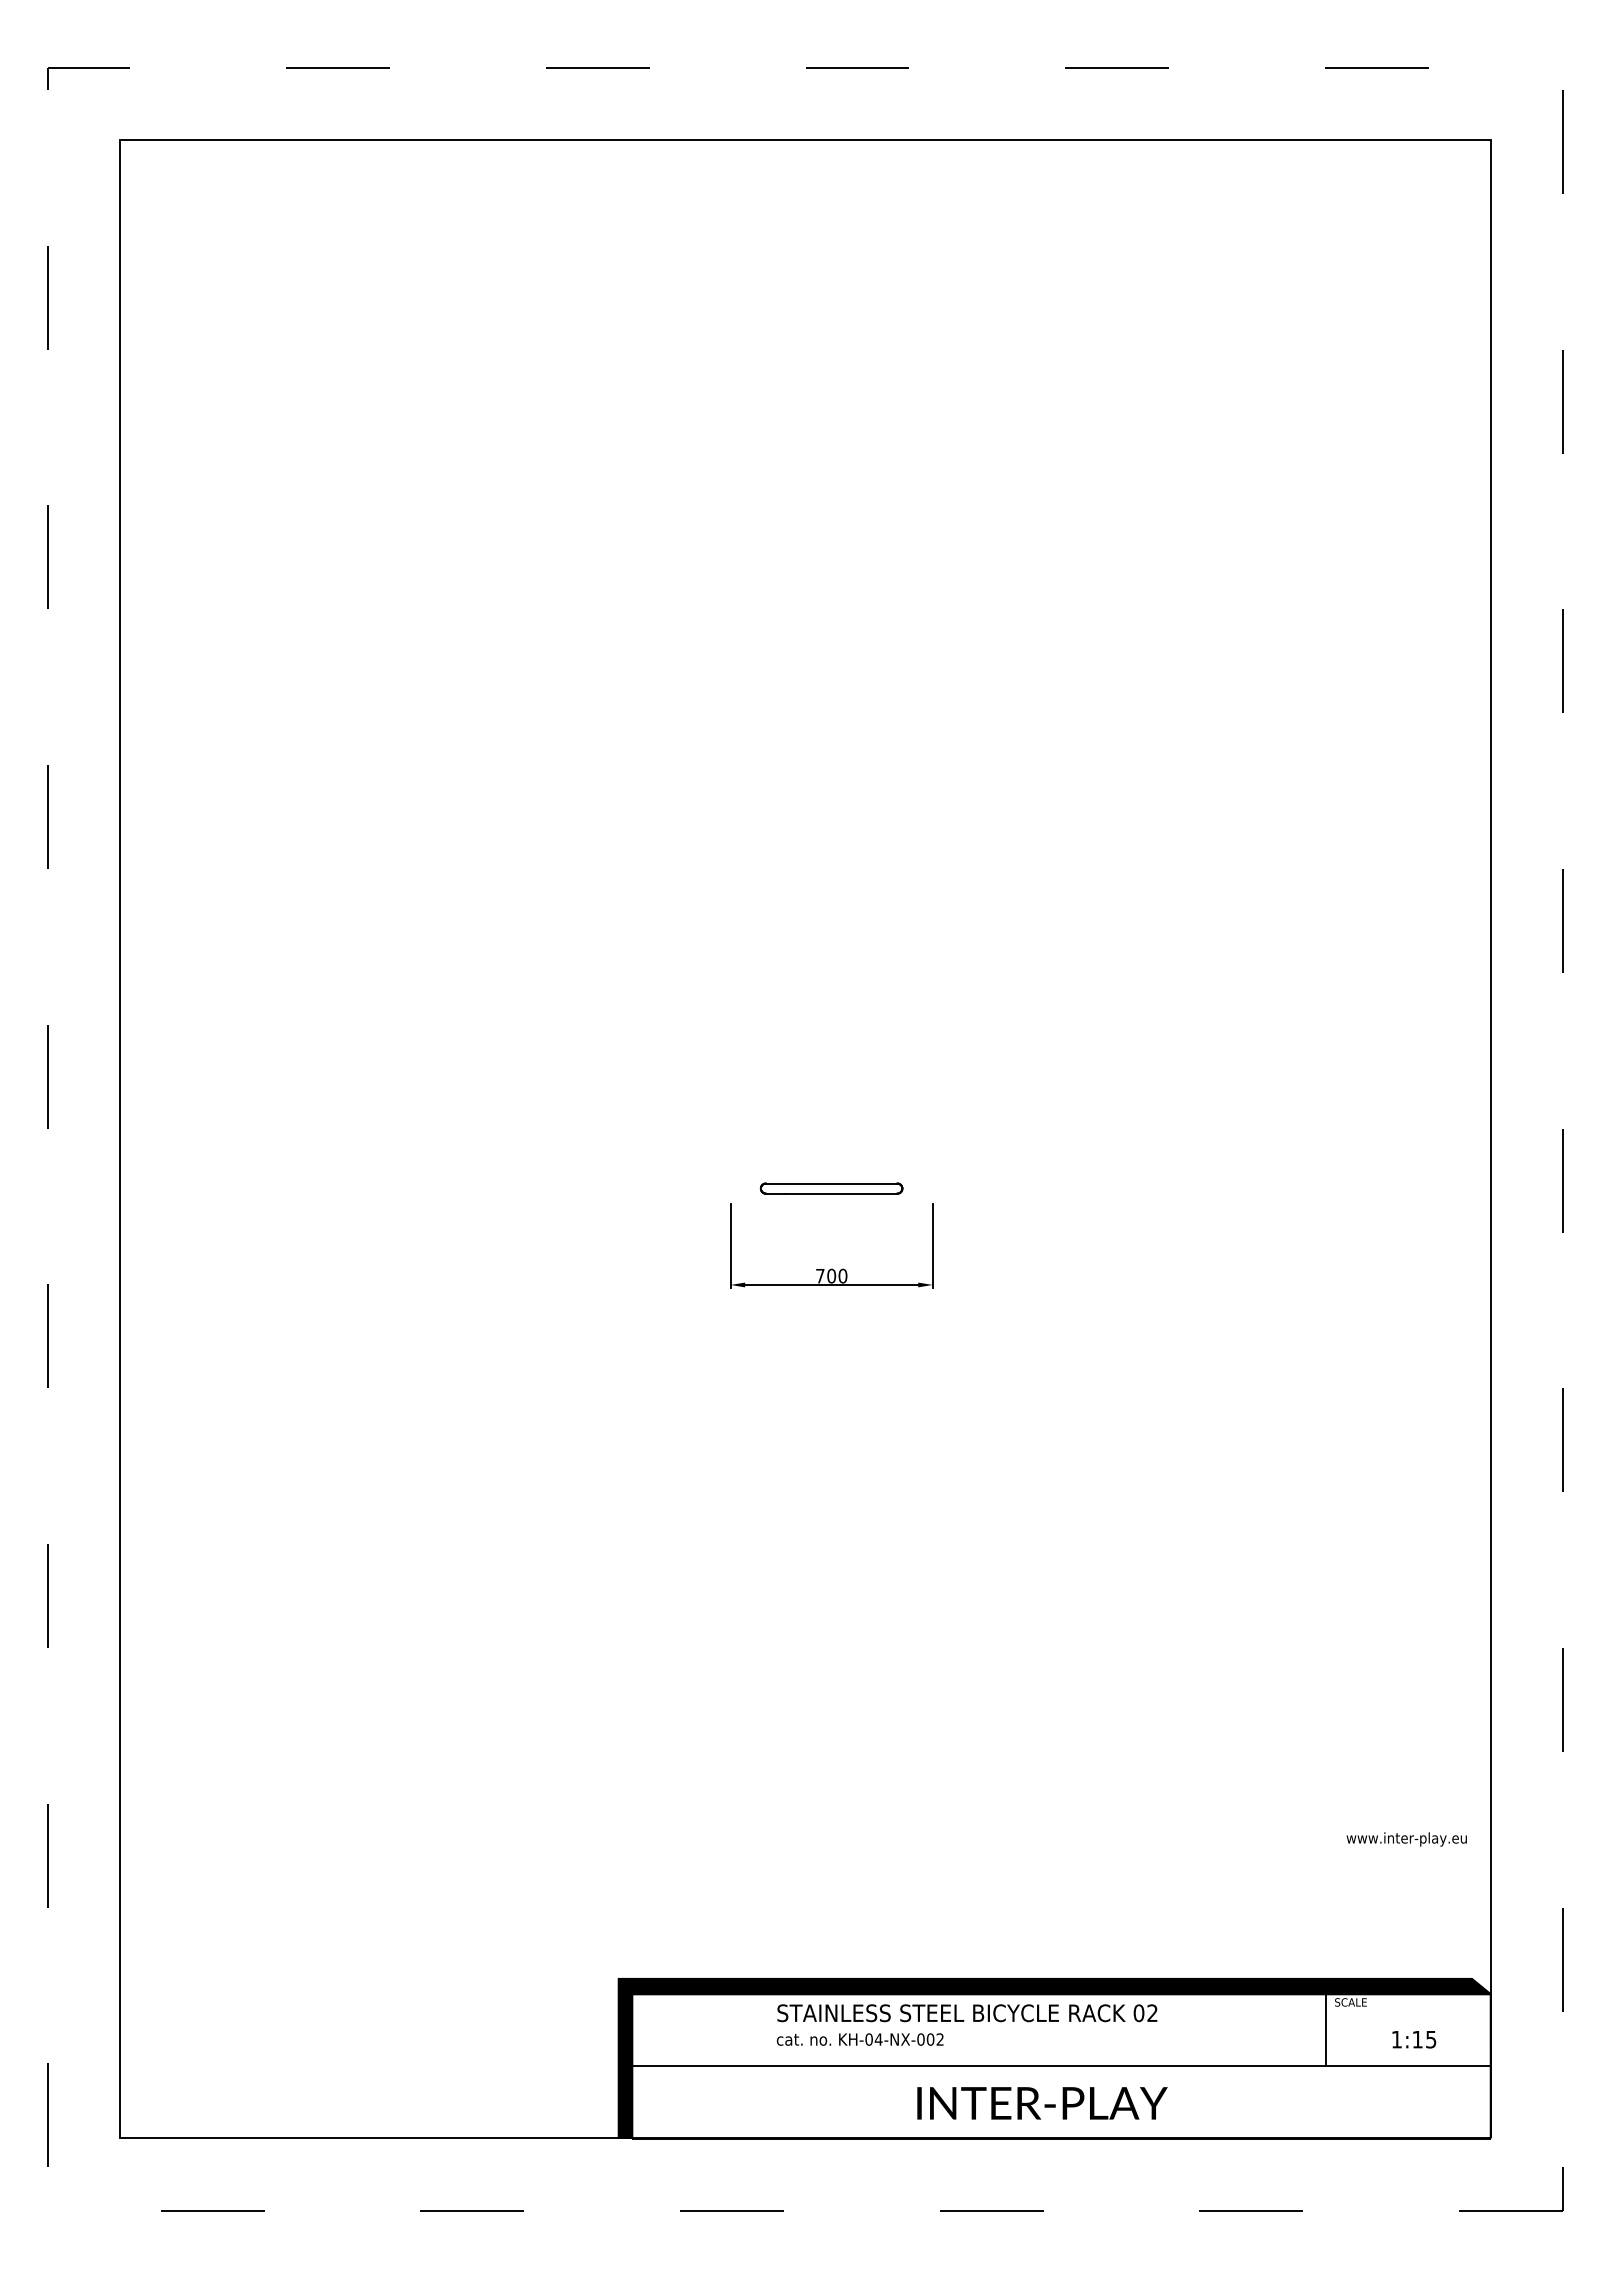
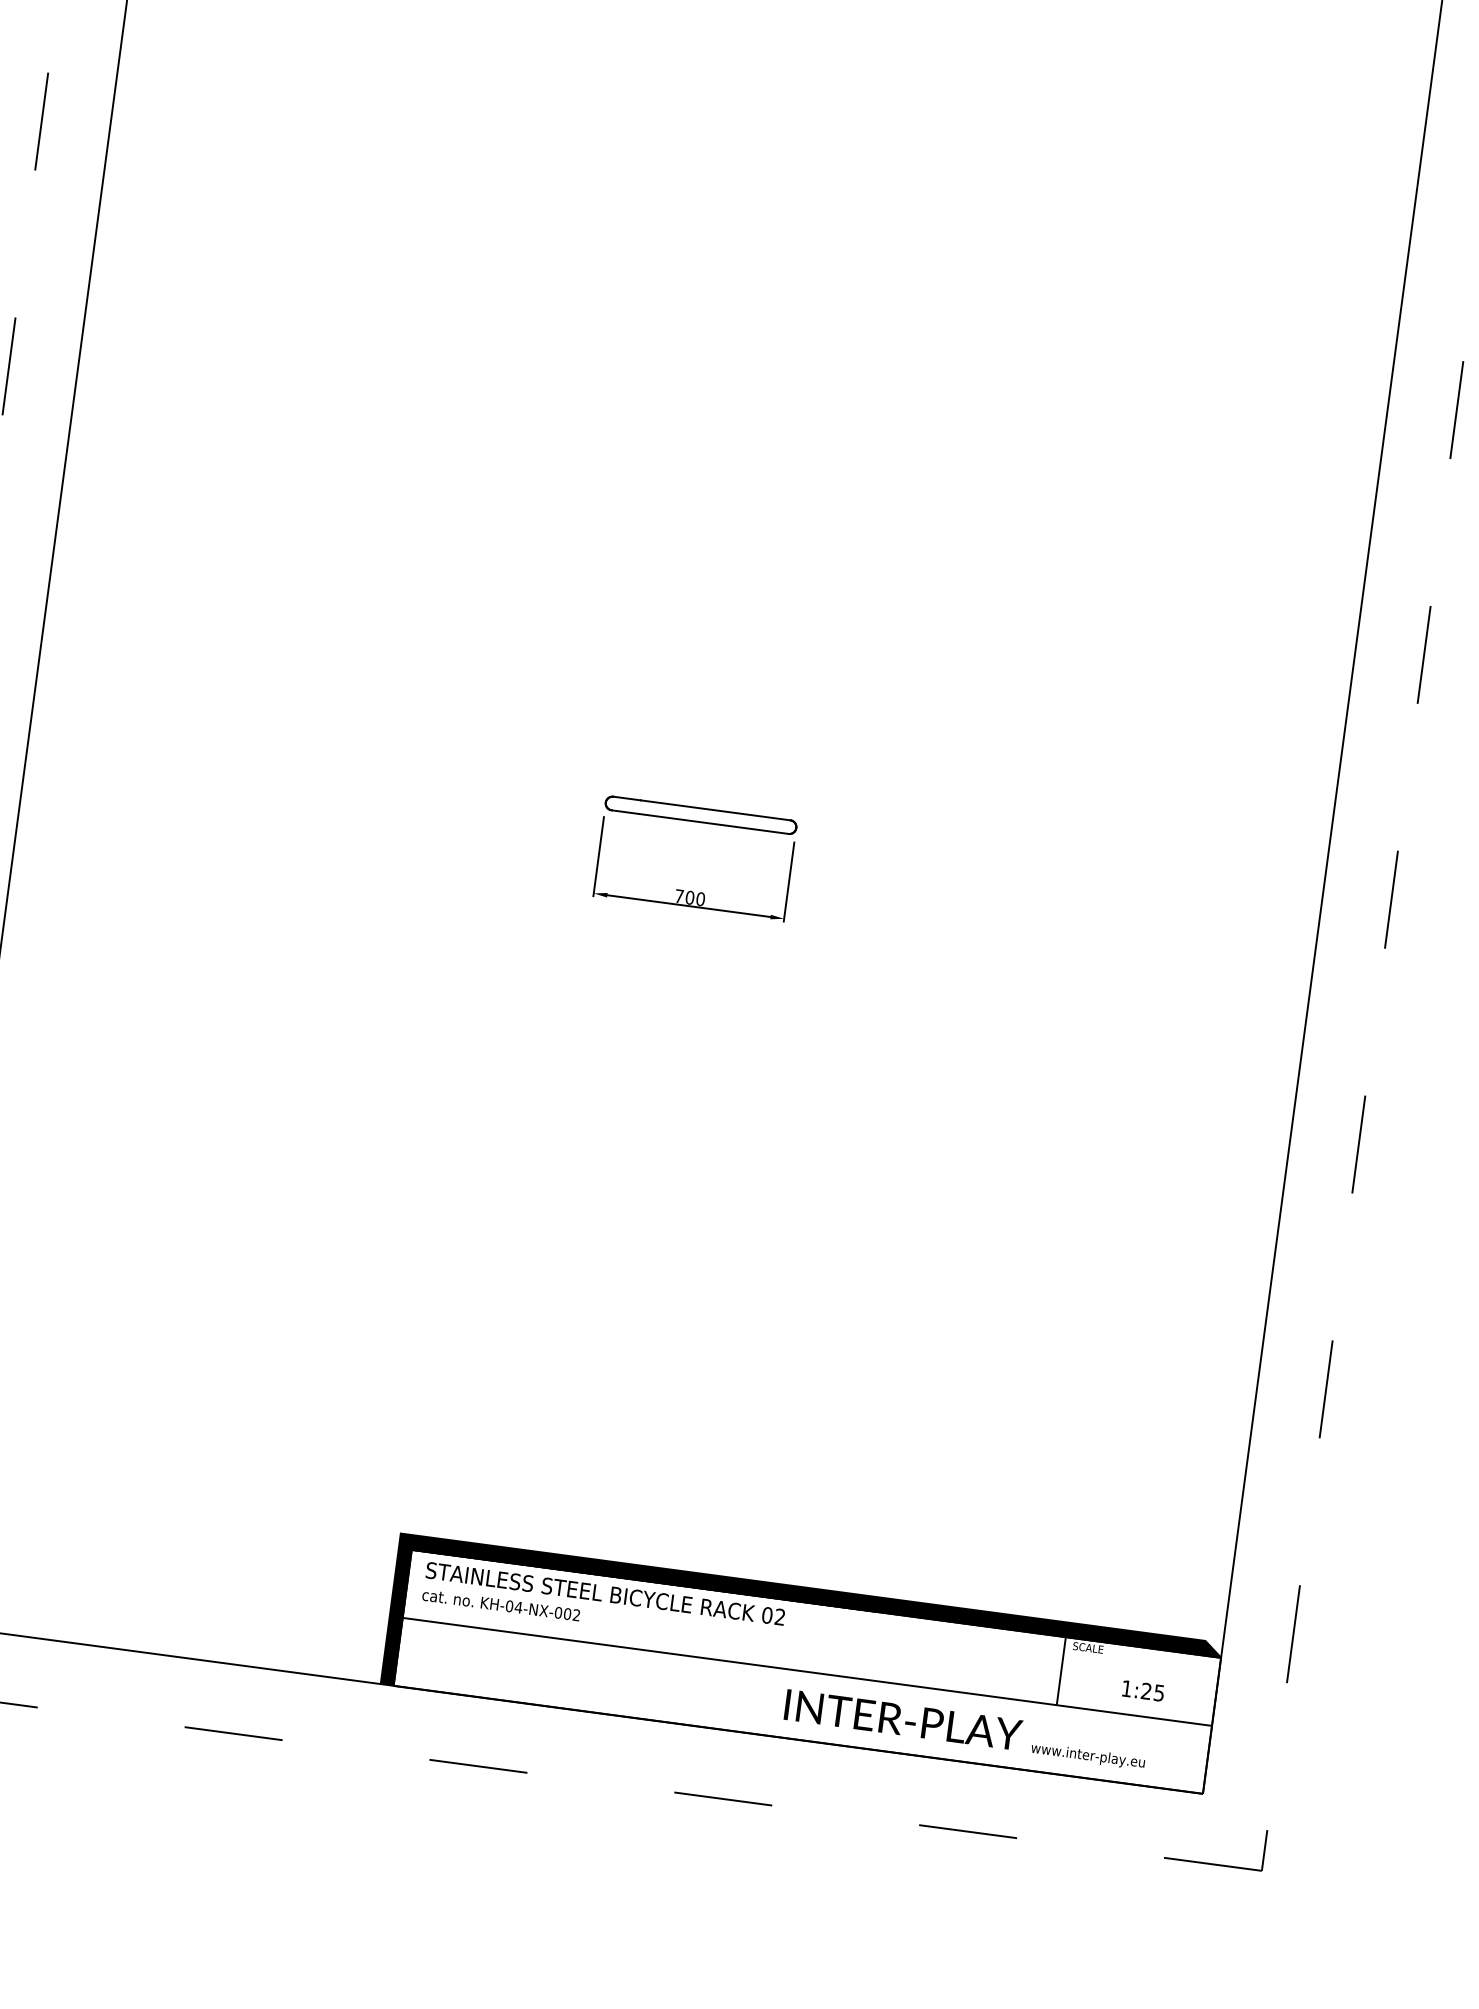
part: (831, 1188) -> (700, 815), size x1.43
text: (1406, 1839) -> (1087, 1756), moved
text: (966, 2024) -> (603, 1604), moved
text: (1417, 2039) -> (1146, 1691), 1:15 -> 1:25
text: (1042, 2103) -> (903, 1720), moved

